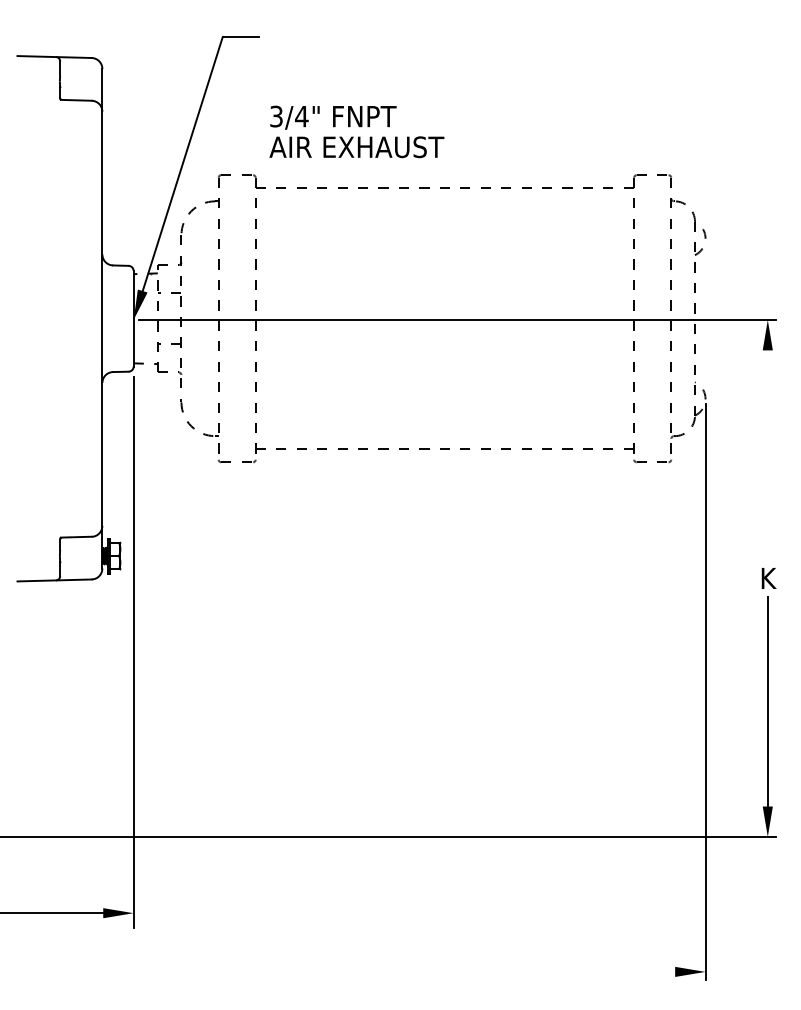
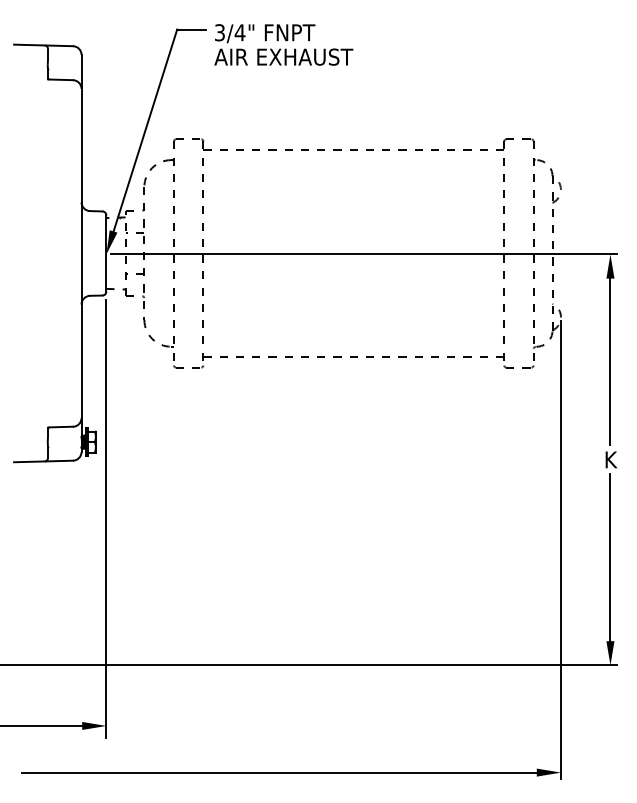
text: (356, 131) -> (283, 44), moved
line: (767, 454) -> (610, 361), added
line: (351, 971) -> (279, 772), added

